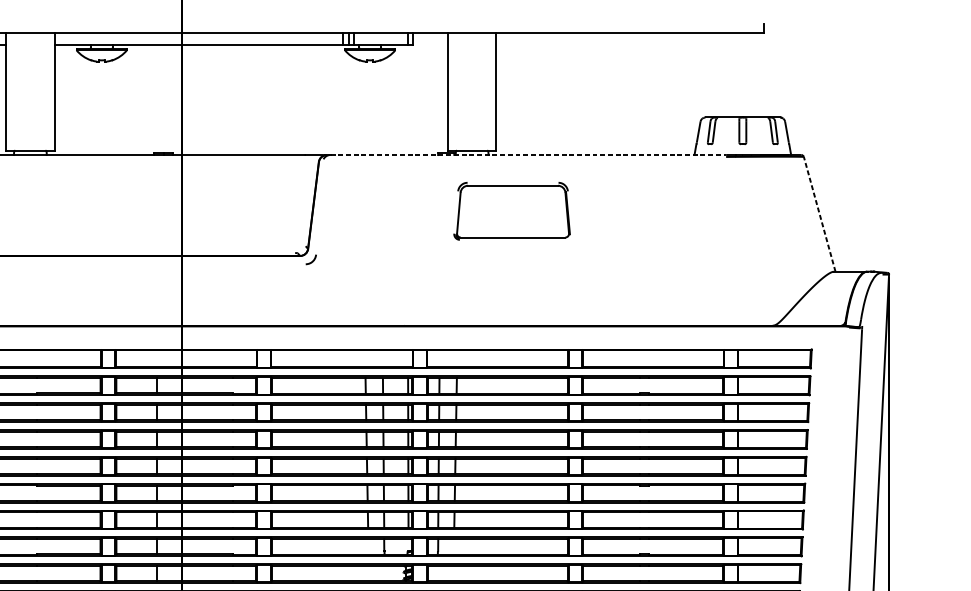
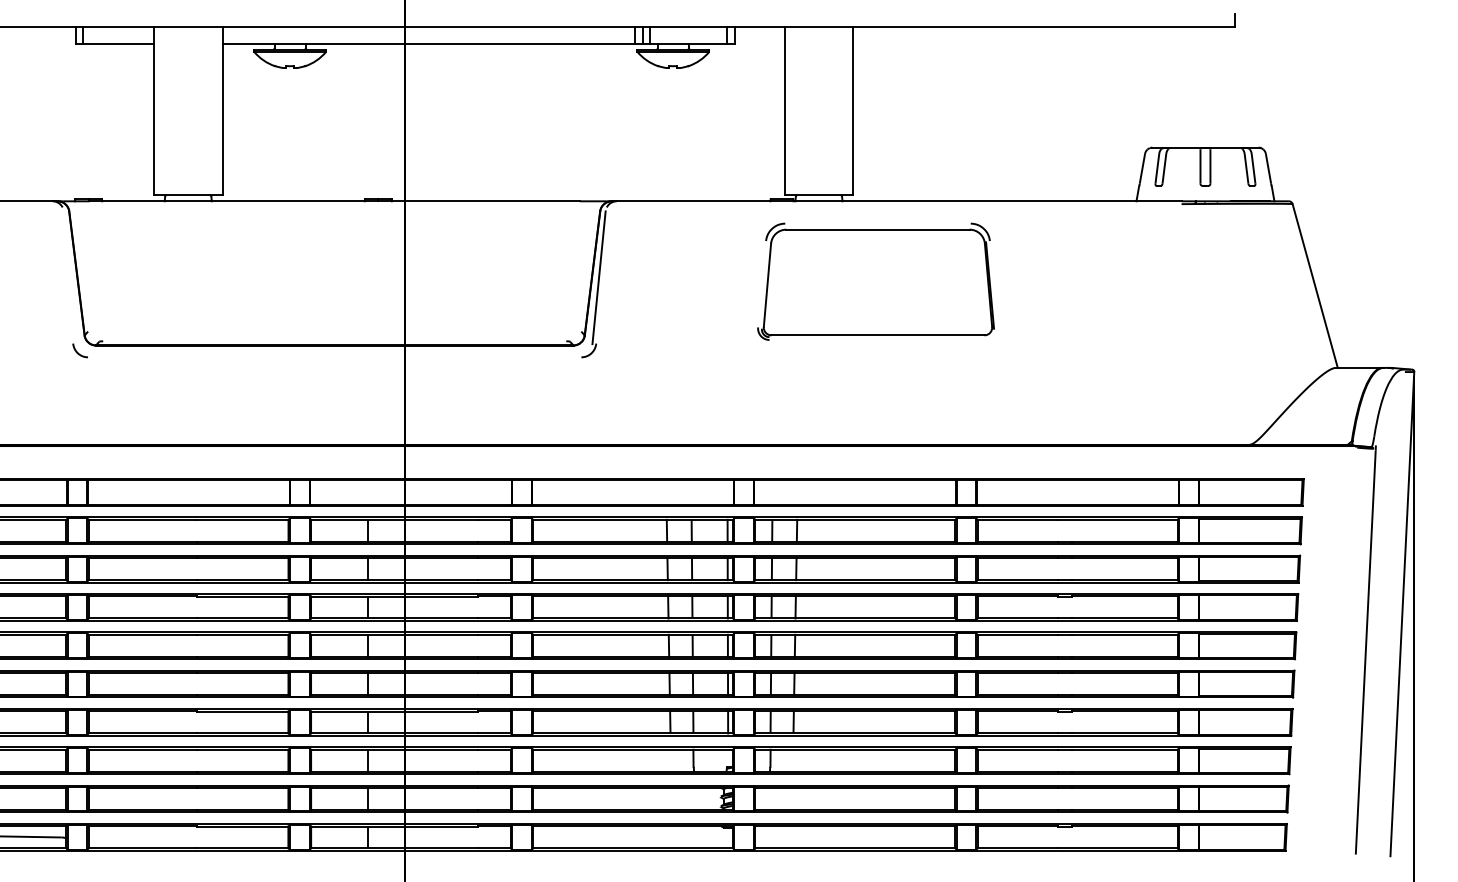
line: (528, 155) -> (899, 201), dashed -> solid
line: (317, 208) -> (598, 277), added
part: (511, 211) -> (875, 281), size x1.43
line: (819, 214) -> (1315, 286), dashed -> solid

